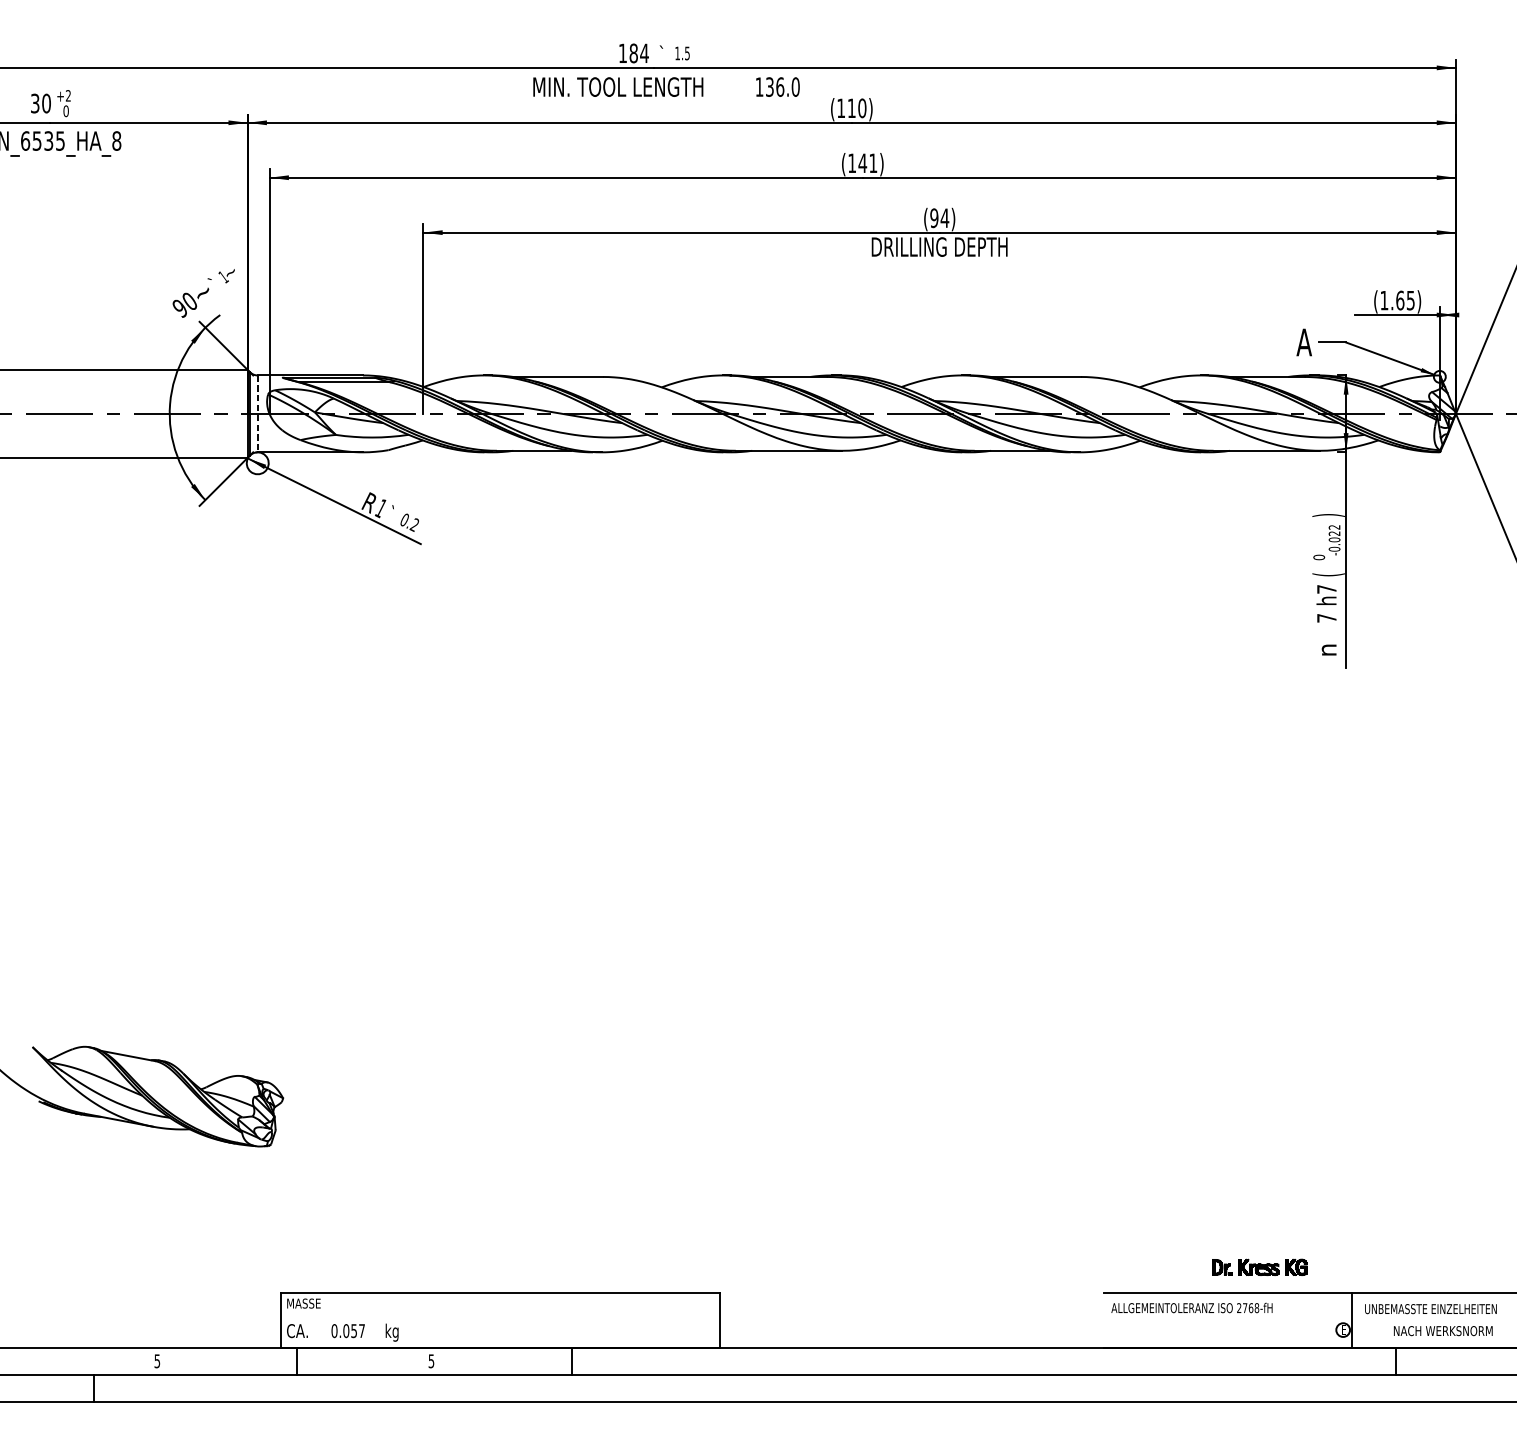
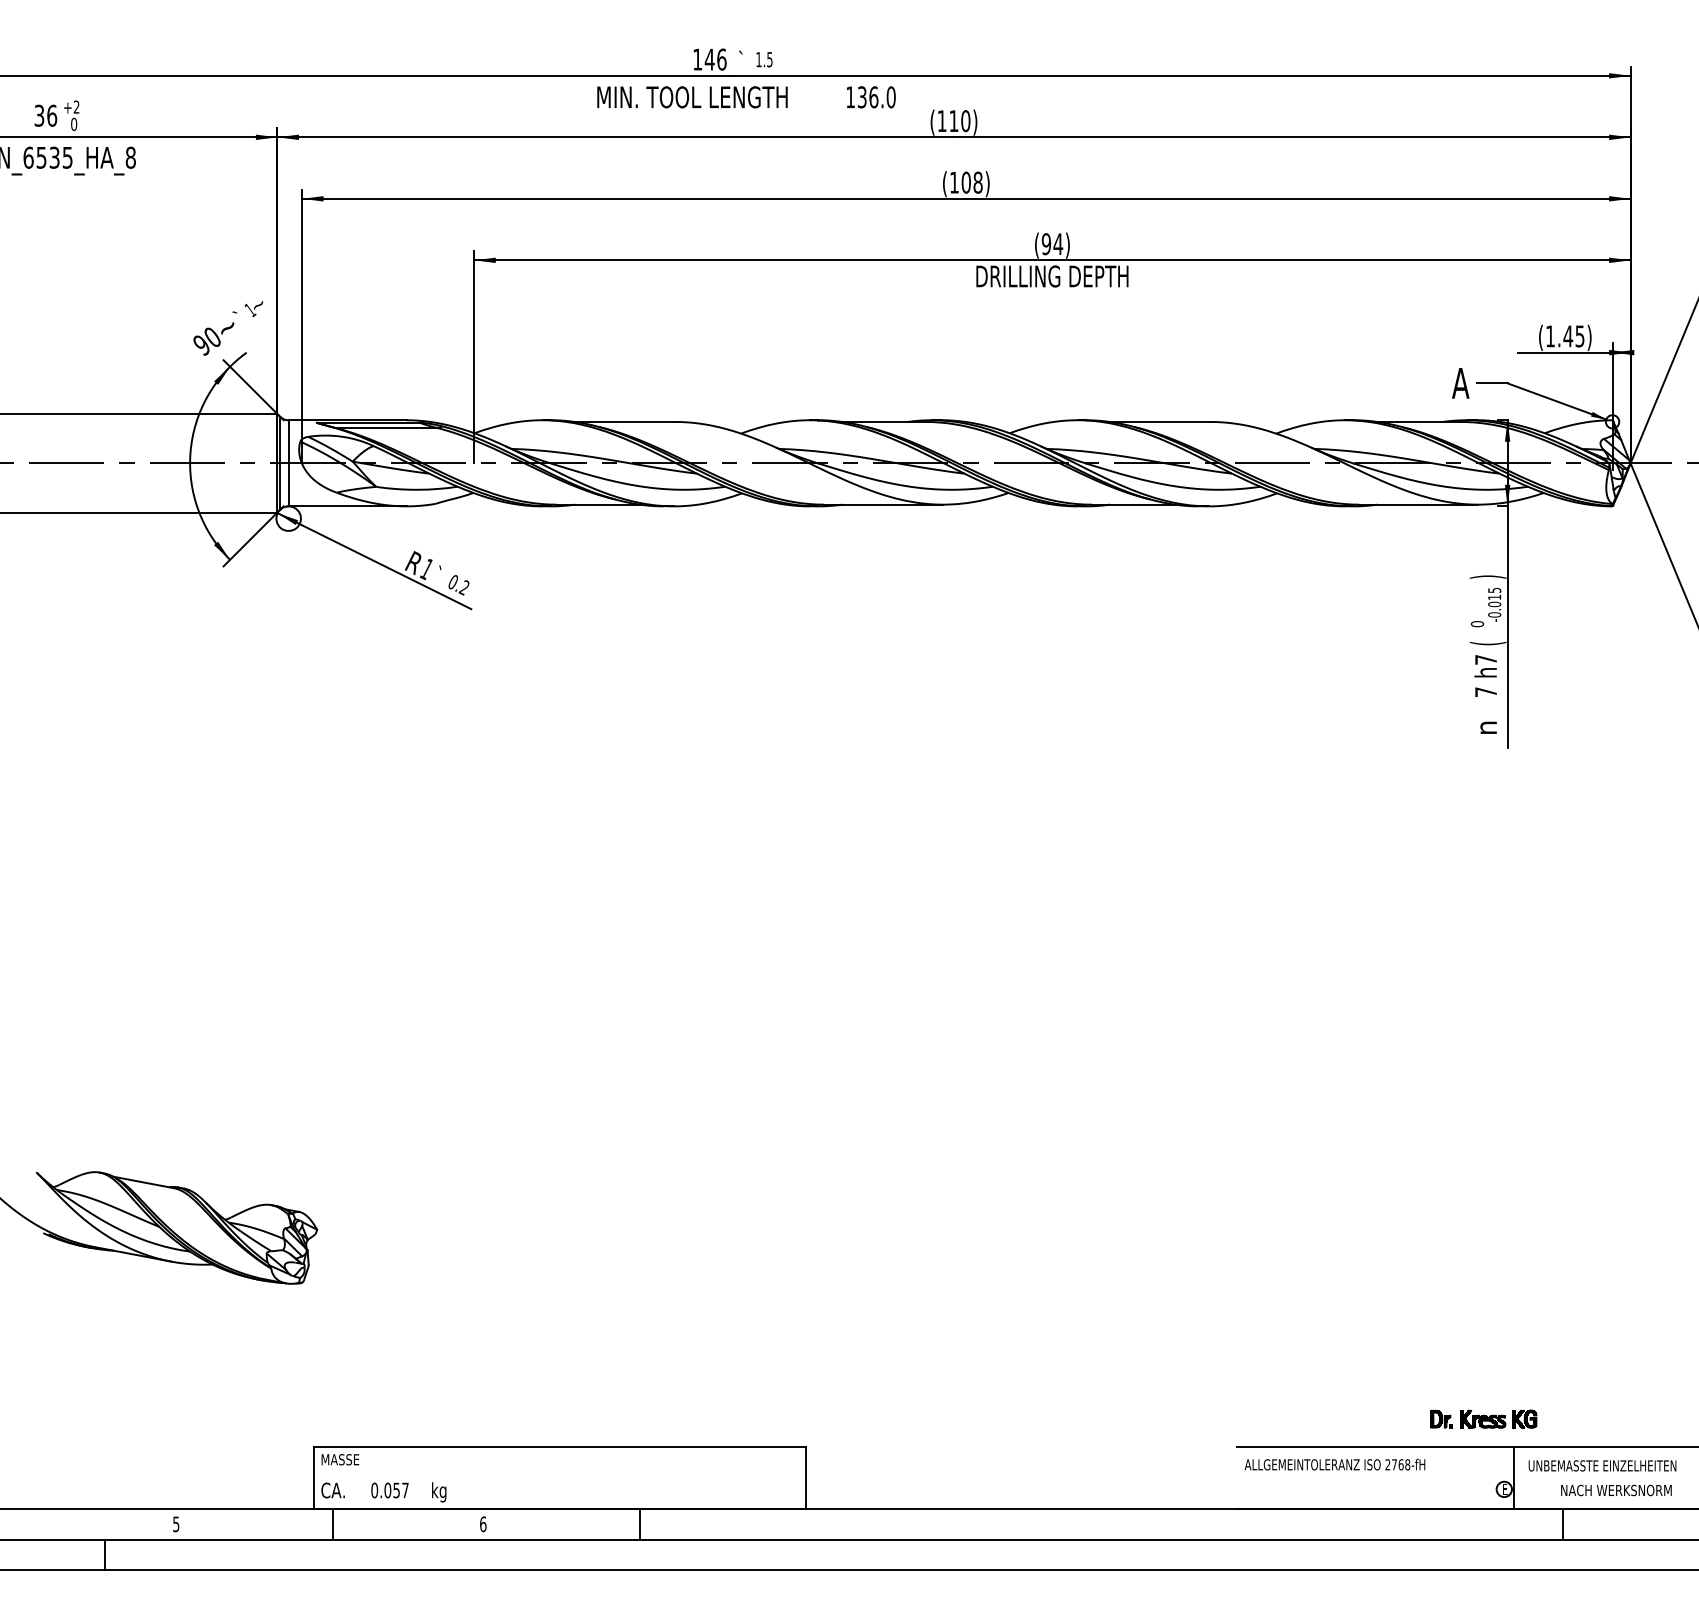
text: (638, 53) -> (715, 59), 184 -> 146
text: (46, 103) -> (52, 115), 30 -> 36
text: (867, 163) -> (971, 182), (141) -> (108)
text: (1400, 300) -> (1568, 336), (1.65) -> (1.45)
line: (257, 414) -> (288, 463), dashed -> solid
text: (1334, 531) -> (1494, 594), -0.022 -> -0.015
part: (1259, 1266) -> (1483, 1418), moved
text: (431, 1361) -> (483, 1524), 5 -> 6

